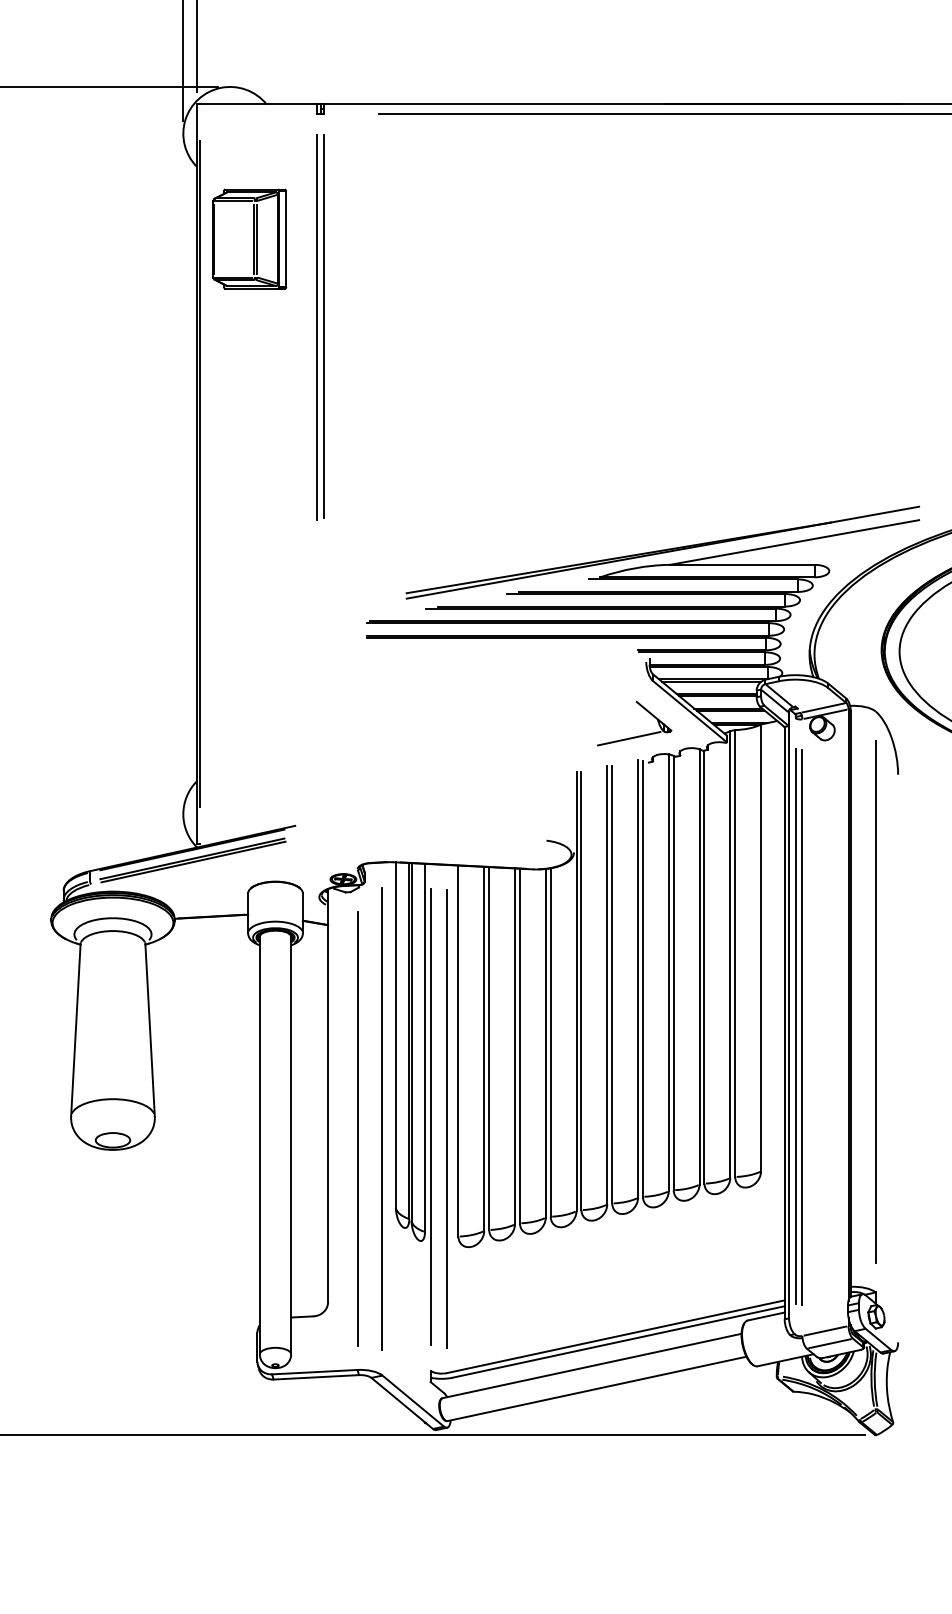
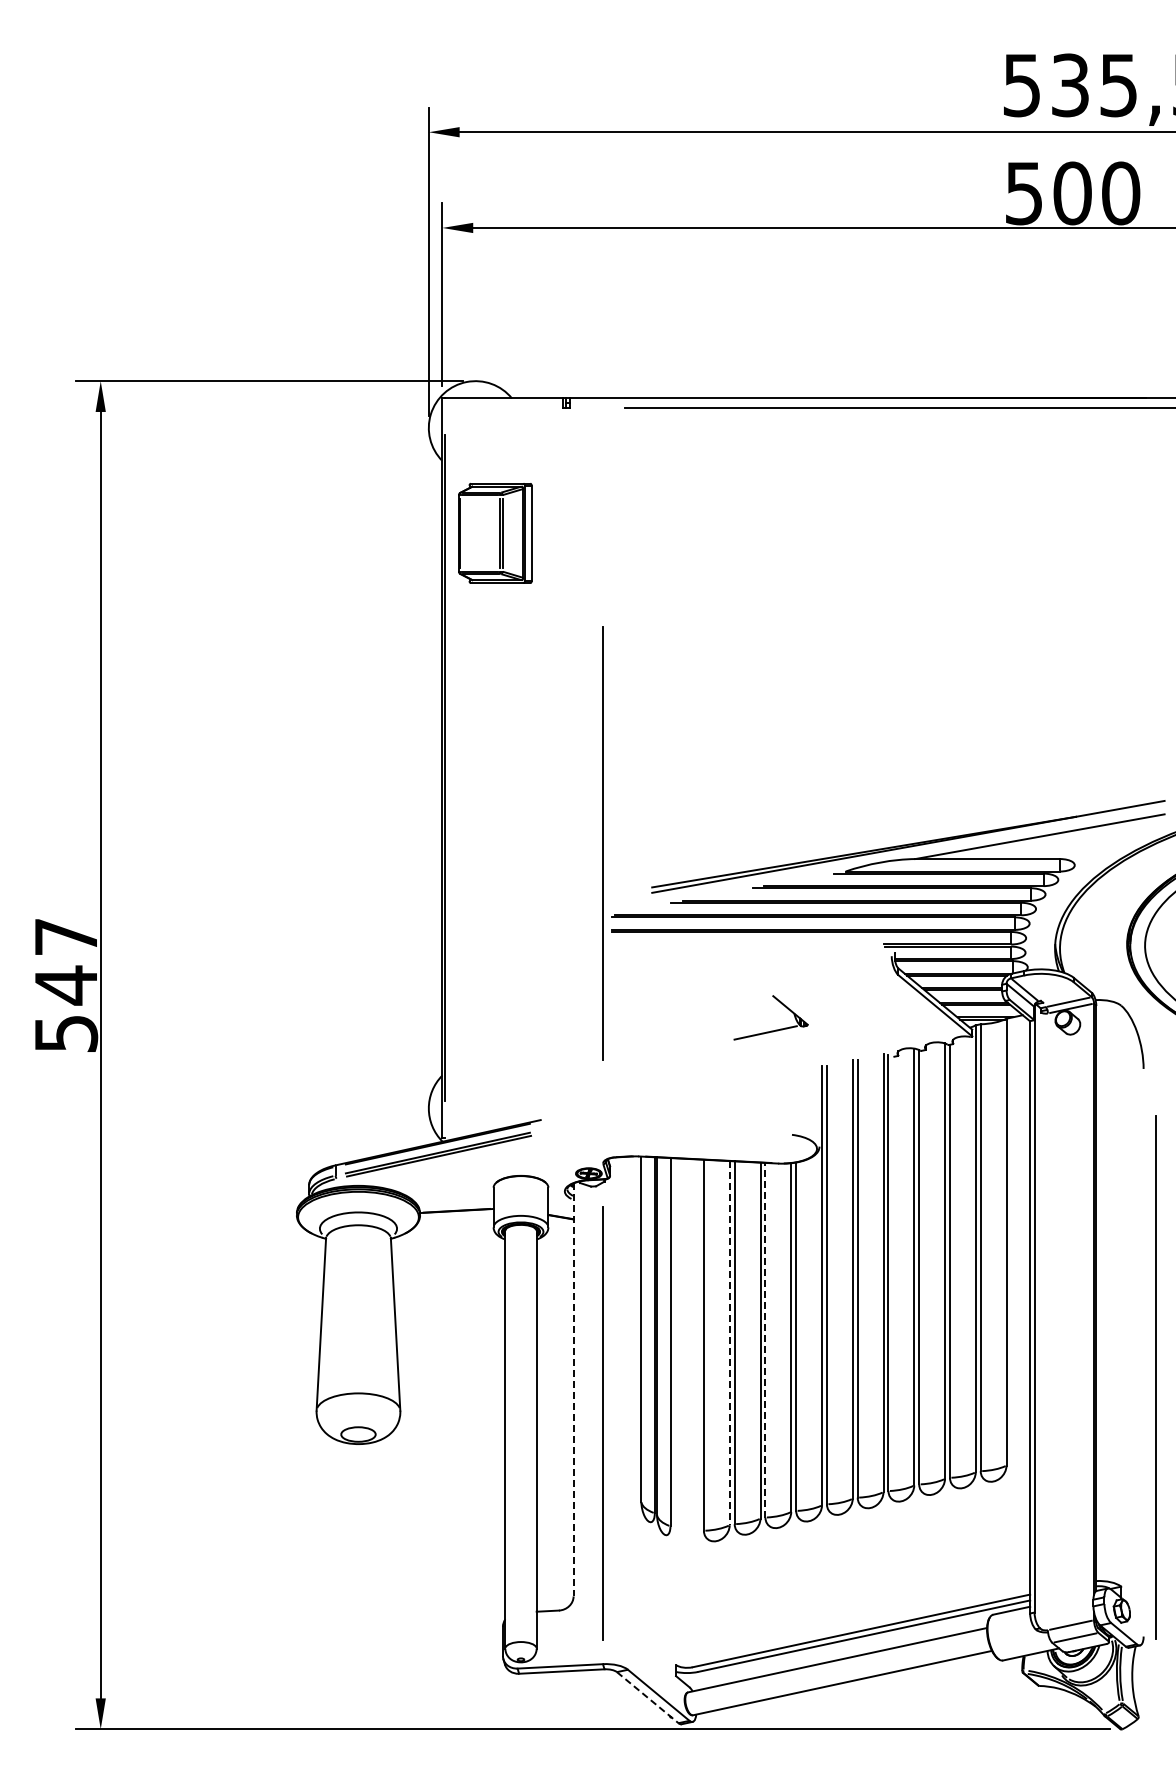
line: (324, 326) -> (569, 620), removed
line: (317, 327) -> (562, 621), removed
line: (357, 549) -> (602, 843), added
part: (639, 735) -> (775, 1029), moved
line: (875, 1002) -> (1155, 1377), moved
line: (796, 1026) -> (1041, 1320), removed
line: (802, 1027) -> (1047, 1321), removed
line: (520, 1045) -> (765, 1339), solid -> dashed
line: (484, 1049) -> (729, 1343), solid -> dashed
line: (328, 1096) -> (573, 1390), solid -> dashed
line: (431, 1117) -> (676, 1411), removed
line: (382, 1118) -> (627, 1412), removed
line: (447, 1118) -> (692, 1412), removed
line: (402, 1403) -> (647, 1697), solid -> dashed

